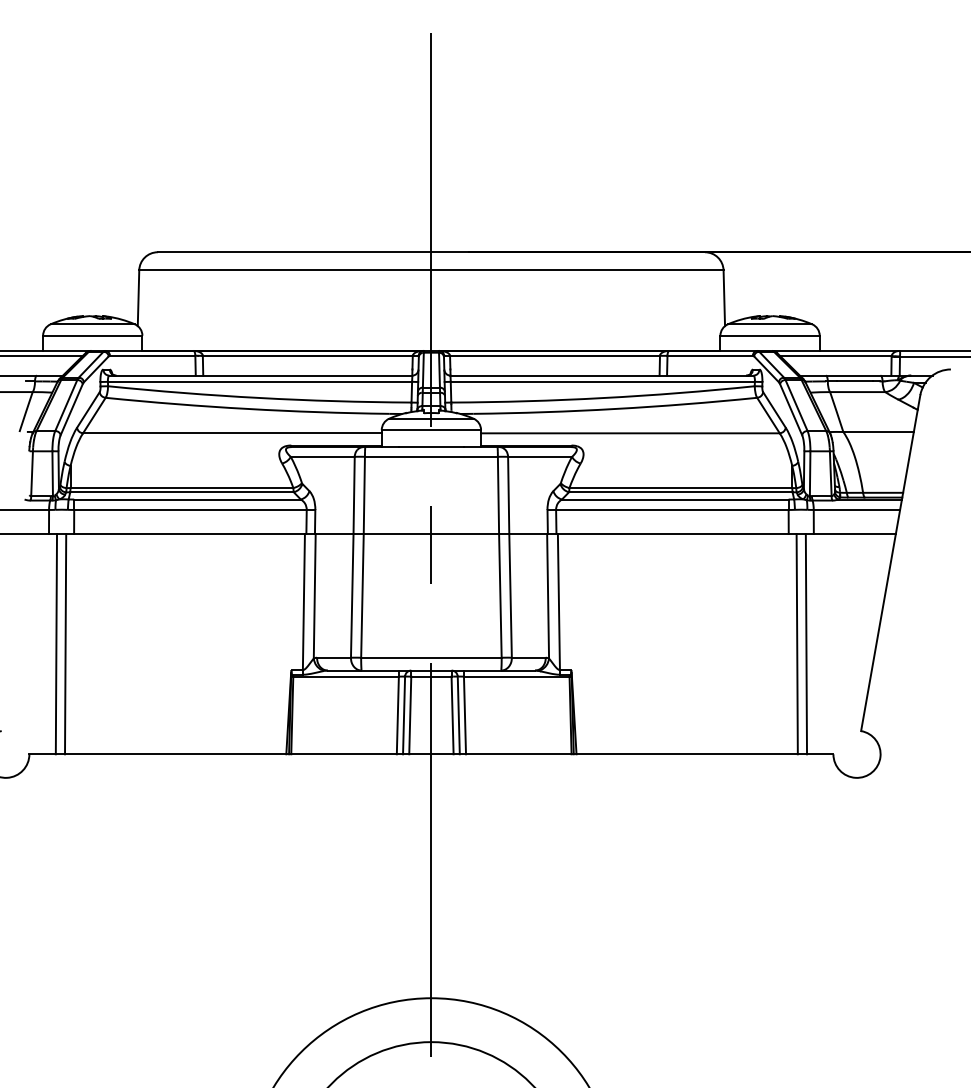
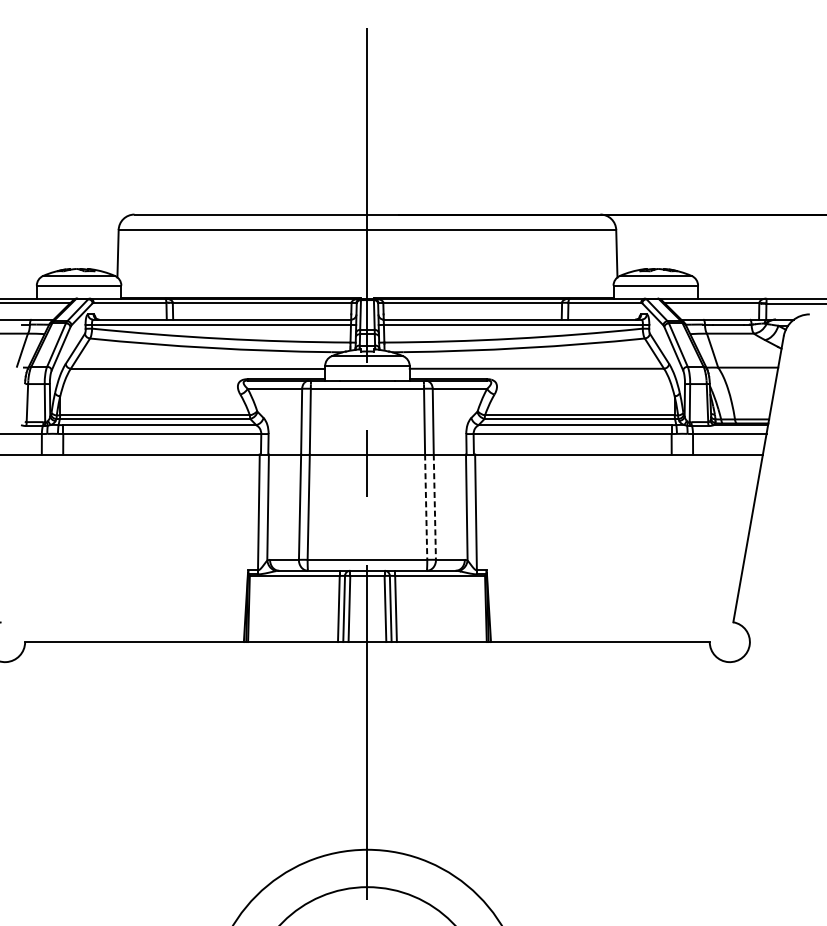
line: (500, 595) -> (426, 506), solid -> dashed
line: (510, 595) -> (434, 506), solid -> dashed
line: (56, 644) -> (48, 548), removed
line: (65, 644) -> (55, 548), removed
line: (796, 644) -> (678, 548), removed
line: (806, 644) -> (686, 548), removed

